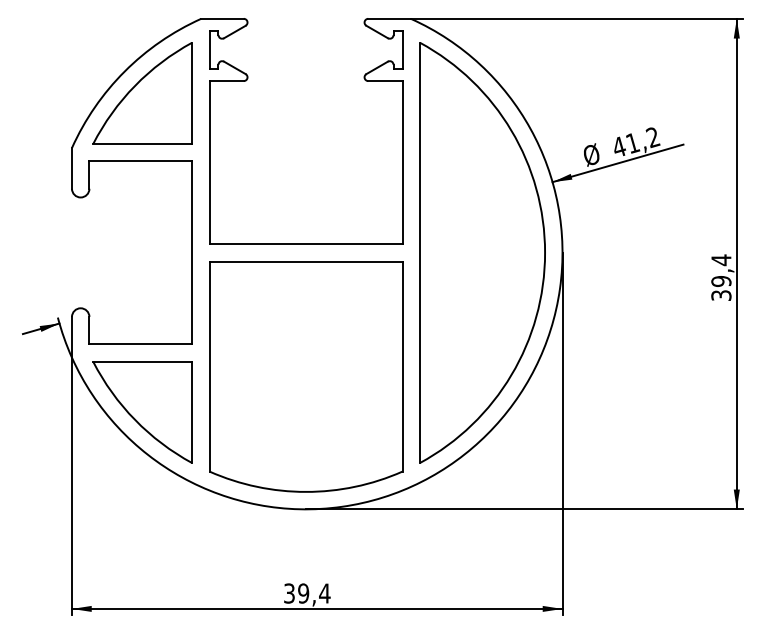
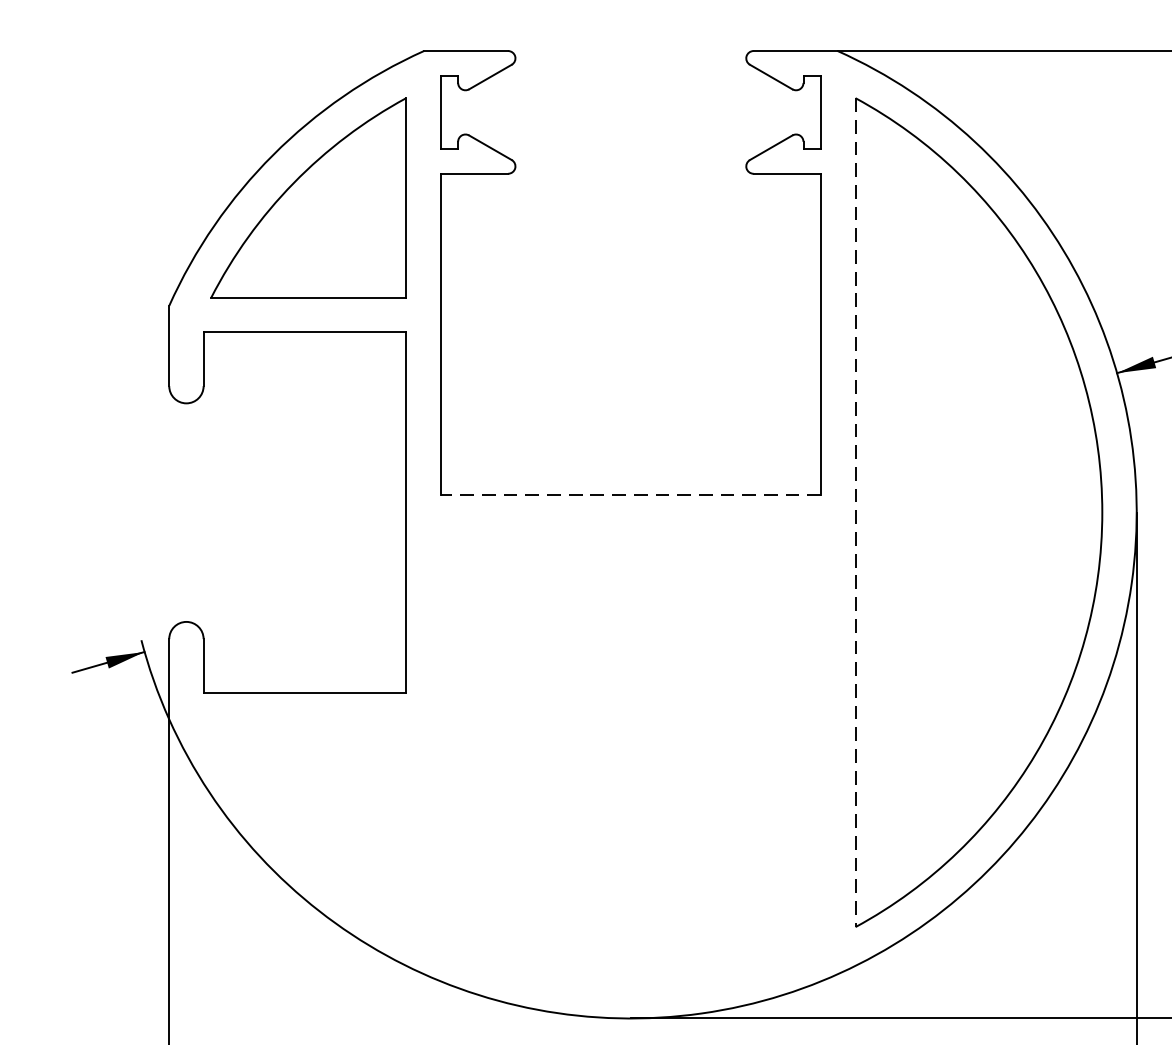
line: (305, 244) -> (629, 496), solid -> dashed
line: (419, 253) -> (854, 513), solid -> dashed
part: (306, 376) -> (631, 756), removed
part: (142, 412) -> (308, 827), removed

